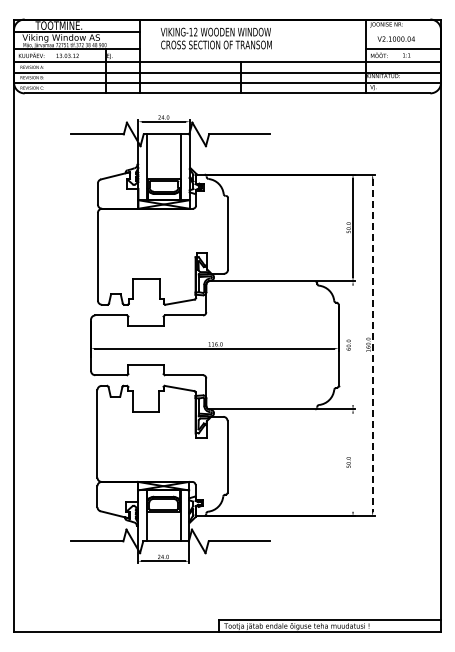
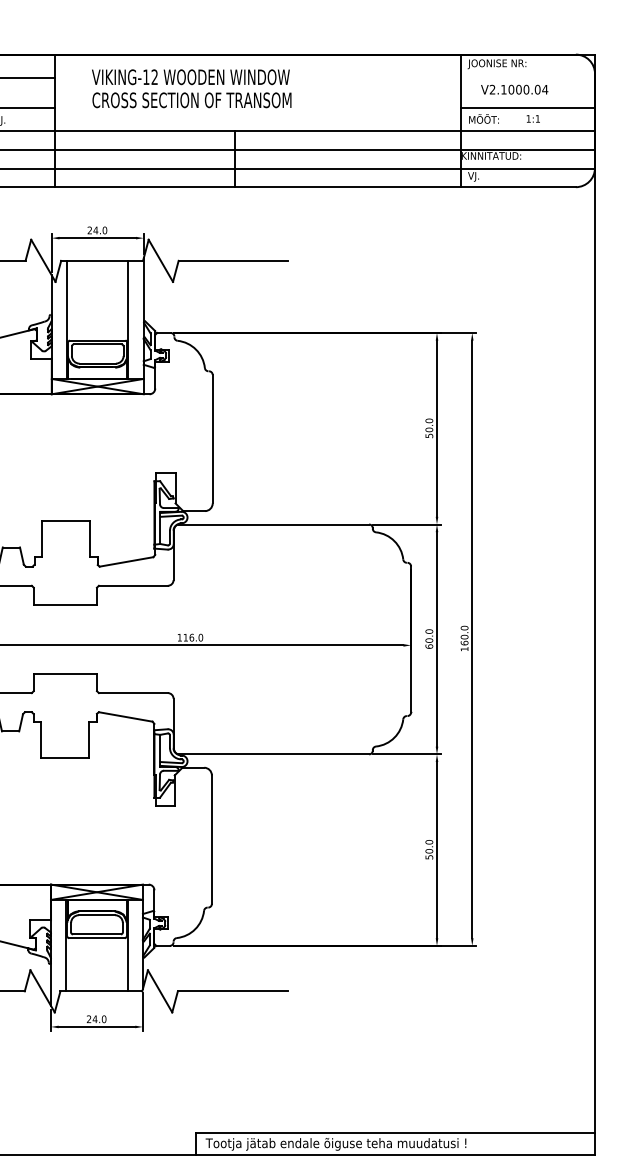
line: (353, 345) -> (437, 639), added
line: (372, 345) -> (471, 639), dashed -> solid
line: (353, 462) -> (437, 849), added

